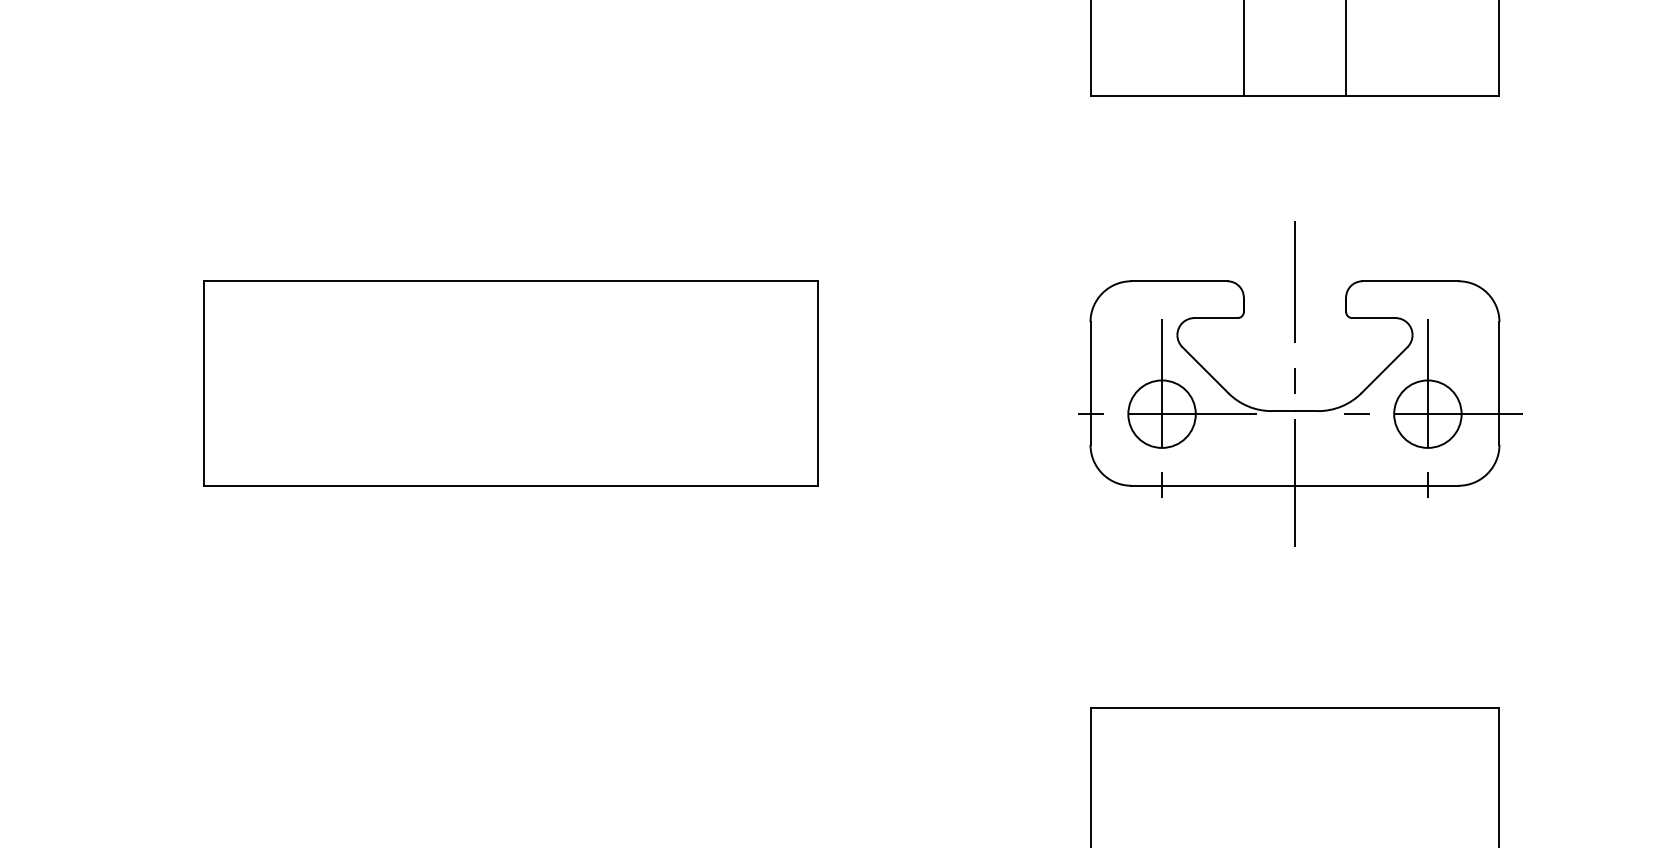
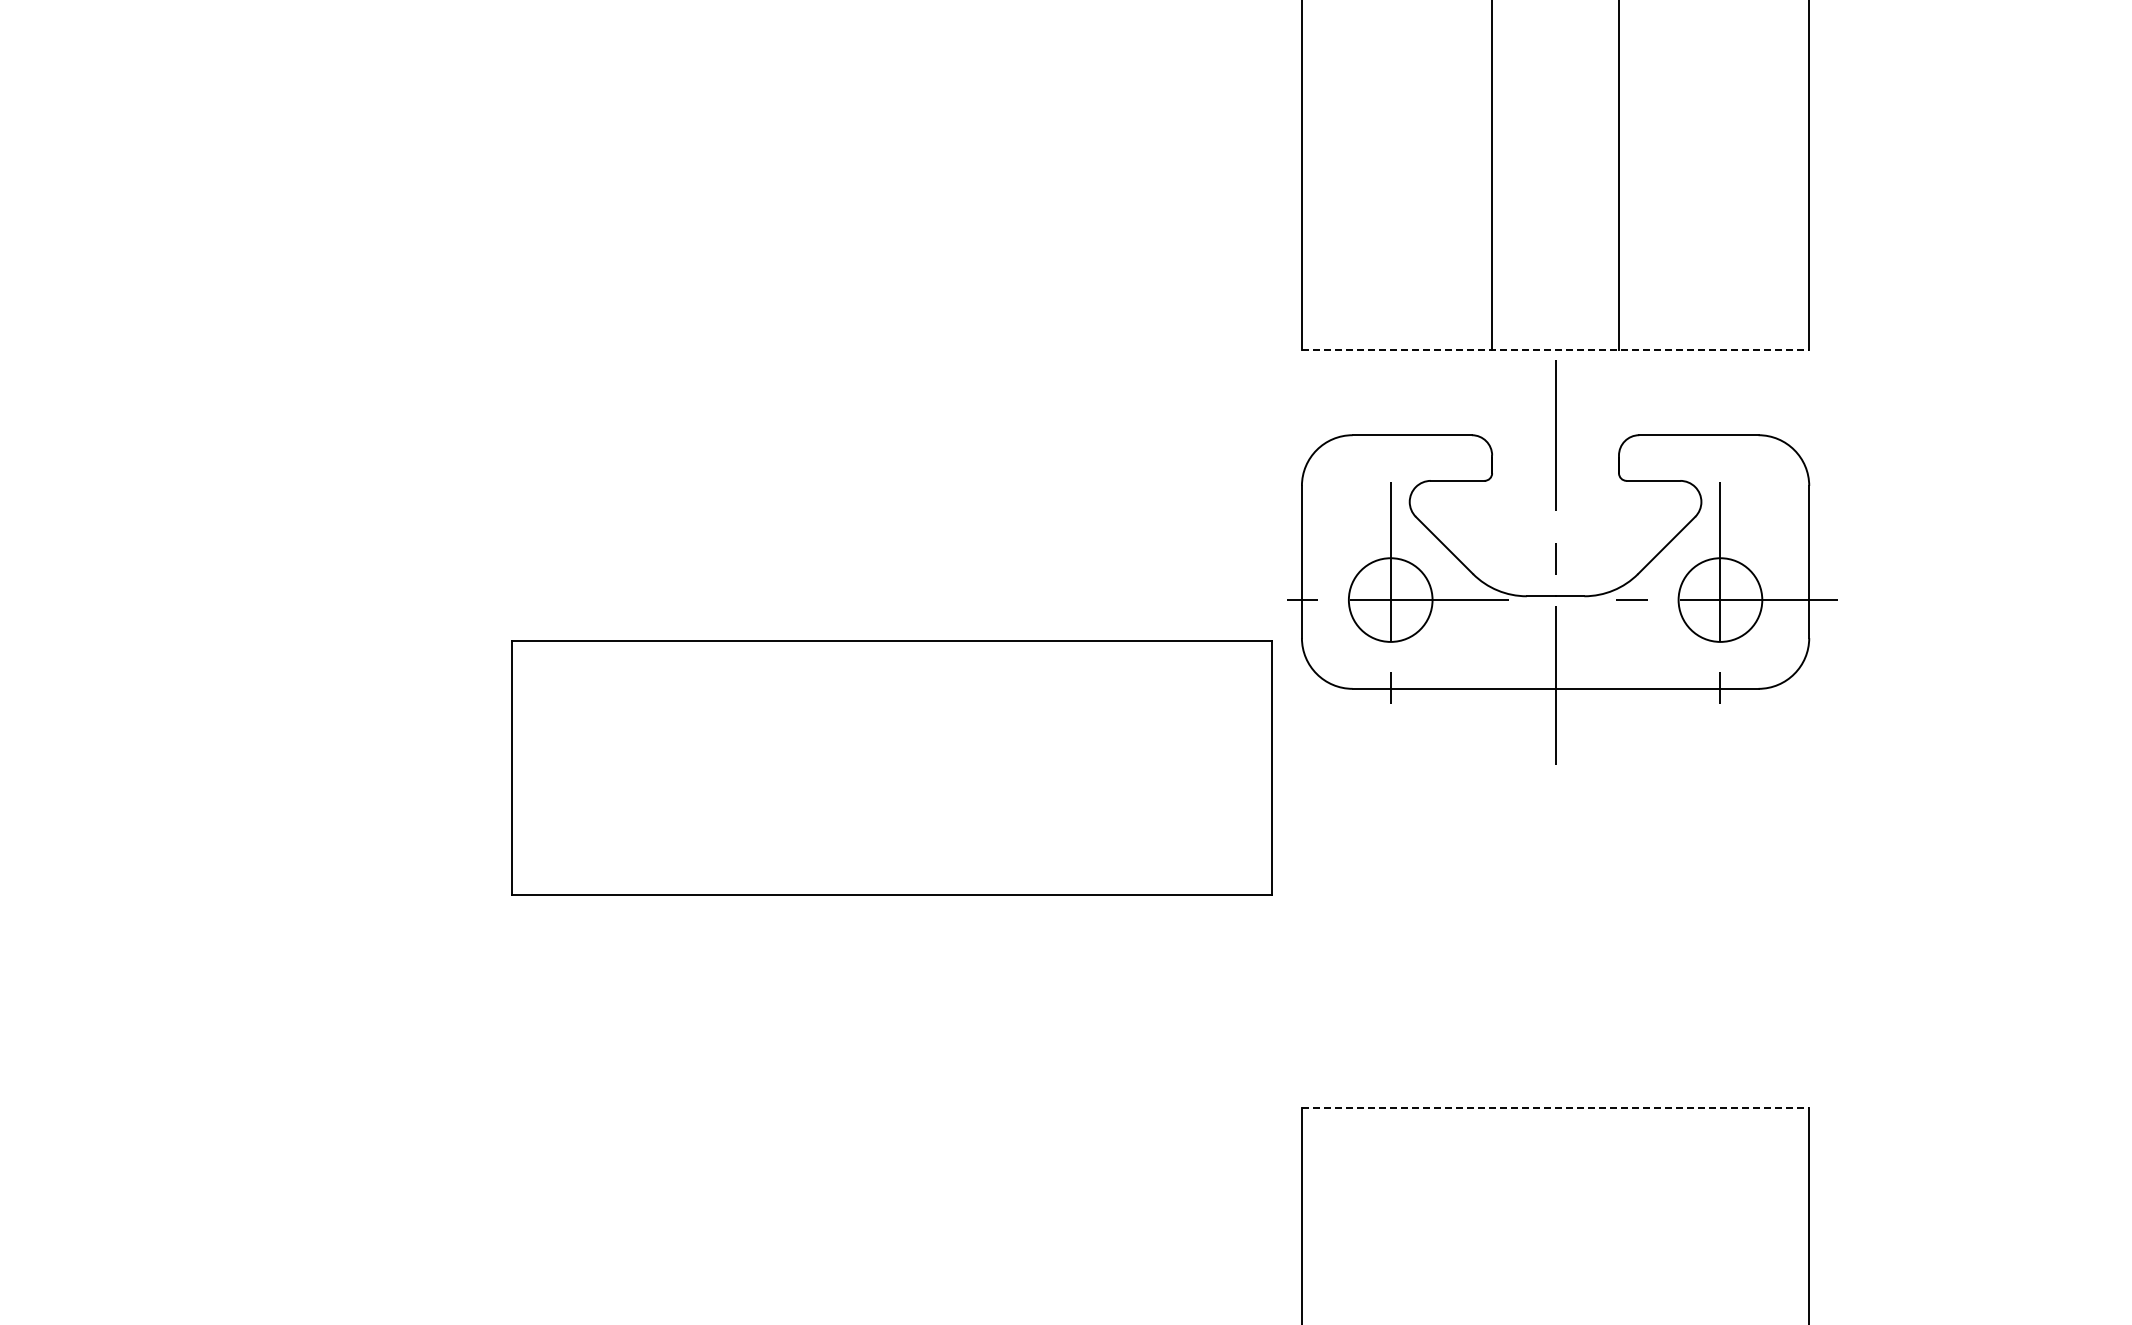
line: (1294, 96) -> (1555, 349), solid -> dashed
part: (510, 383) -> (891, 767), moved
part: (1300, 383) -> (1562, 562), moved
line: (1294, 707) -> (1555, 1108), solid -> dashed

